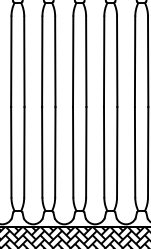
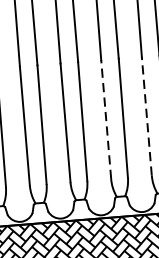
line: (104, 151) -> (106, 118), solid -> dashed
line: (135, 151) -> (147, 115), solid -> dashed

